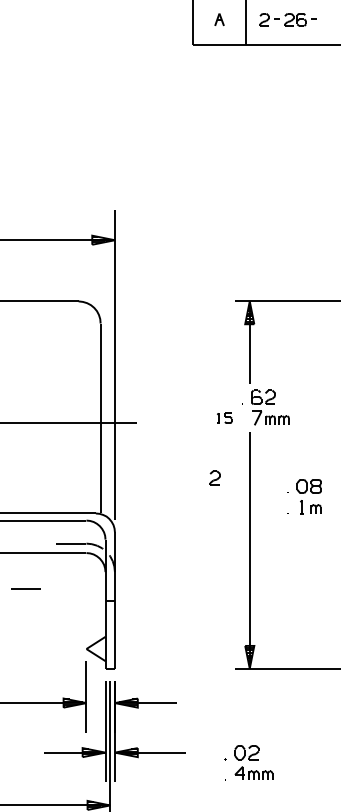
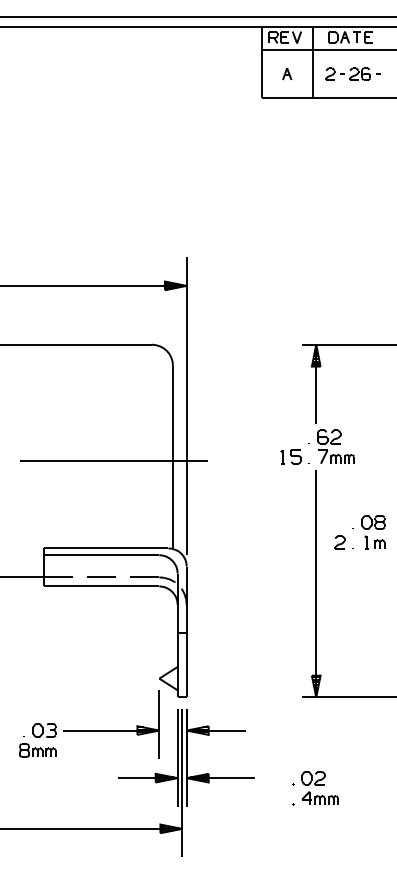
part: (227, 417) -> (294, 456), size x1.43
part: (214, 478) -> (339, 542), moved
line: (26, 588) -> (101, 576), moved

